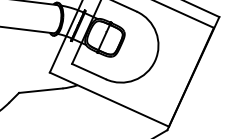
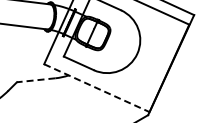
line: (40, 90) -> (35, 80), solid -> dashed
line: (108, 100) -> (96, 88), solid -> dashed

